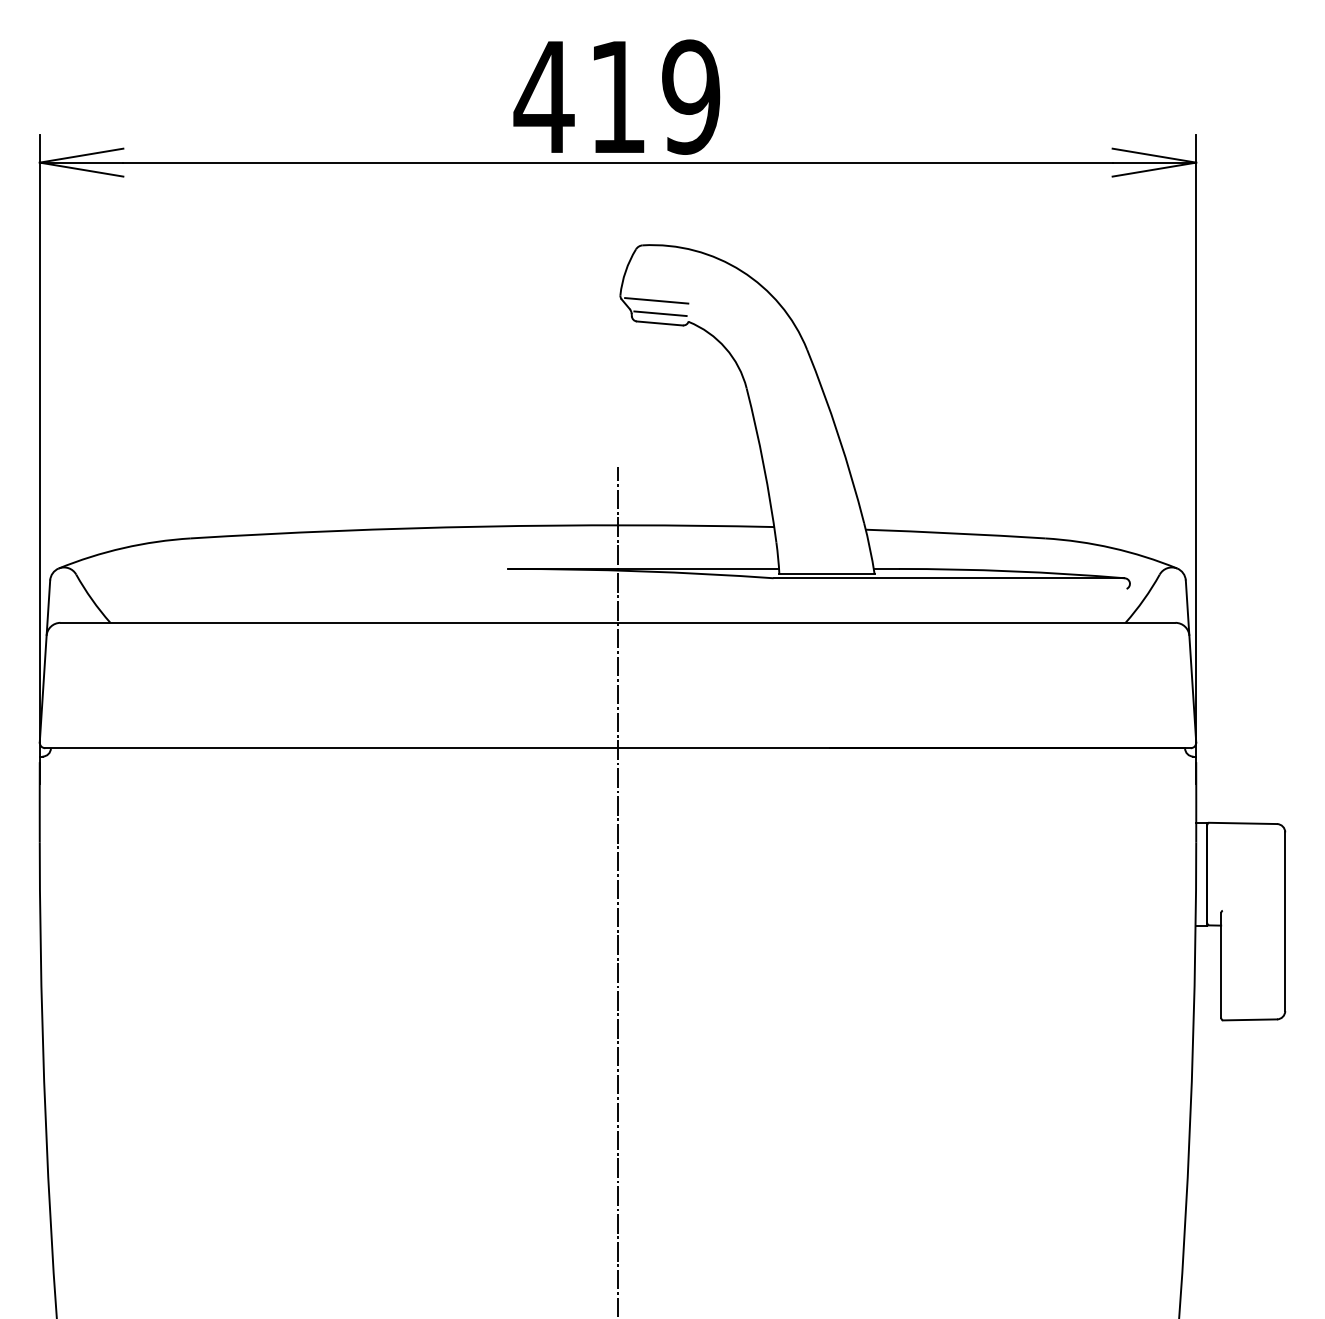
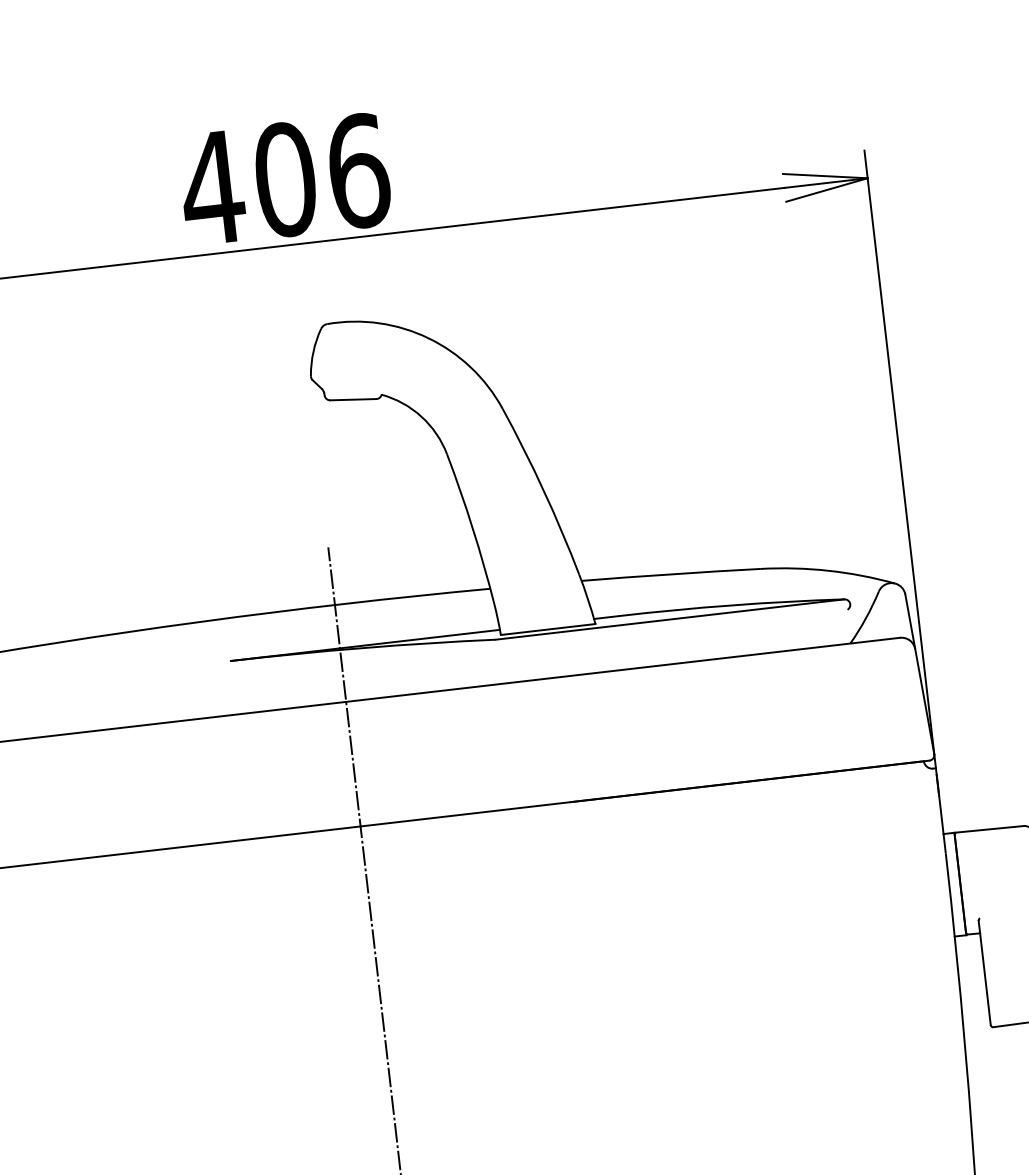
text: (654, 96) -> (321, 174), 419 -> 406
line: (656, 300) -> (347, 377), removed
line: (660, 313) -> (352, 389), removed

